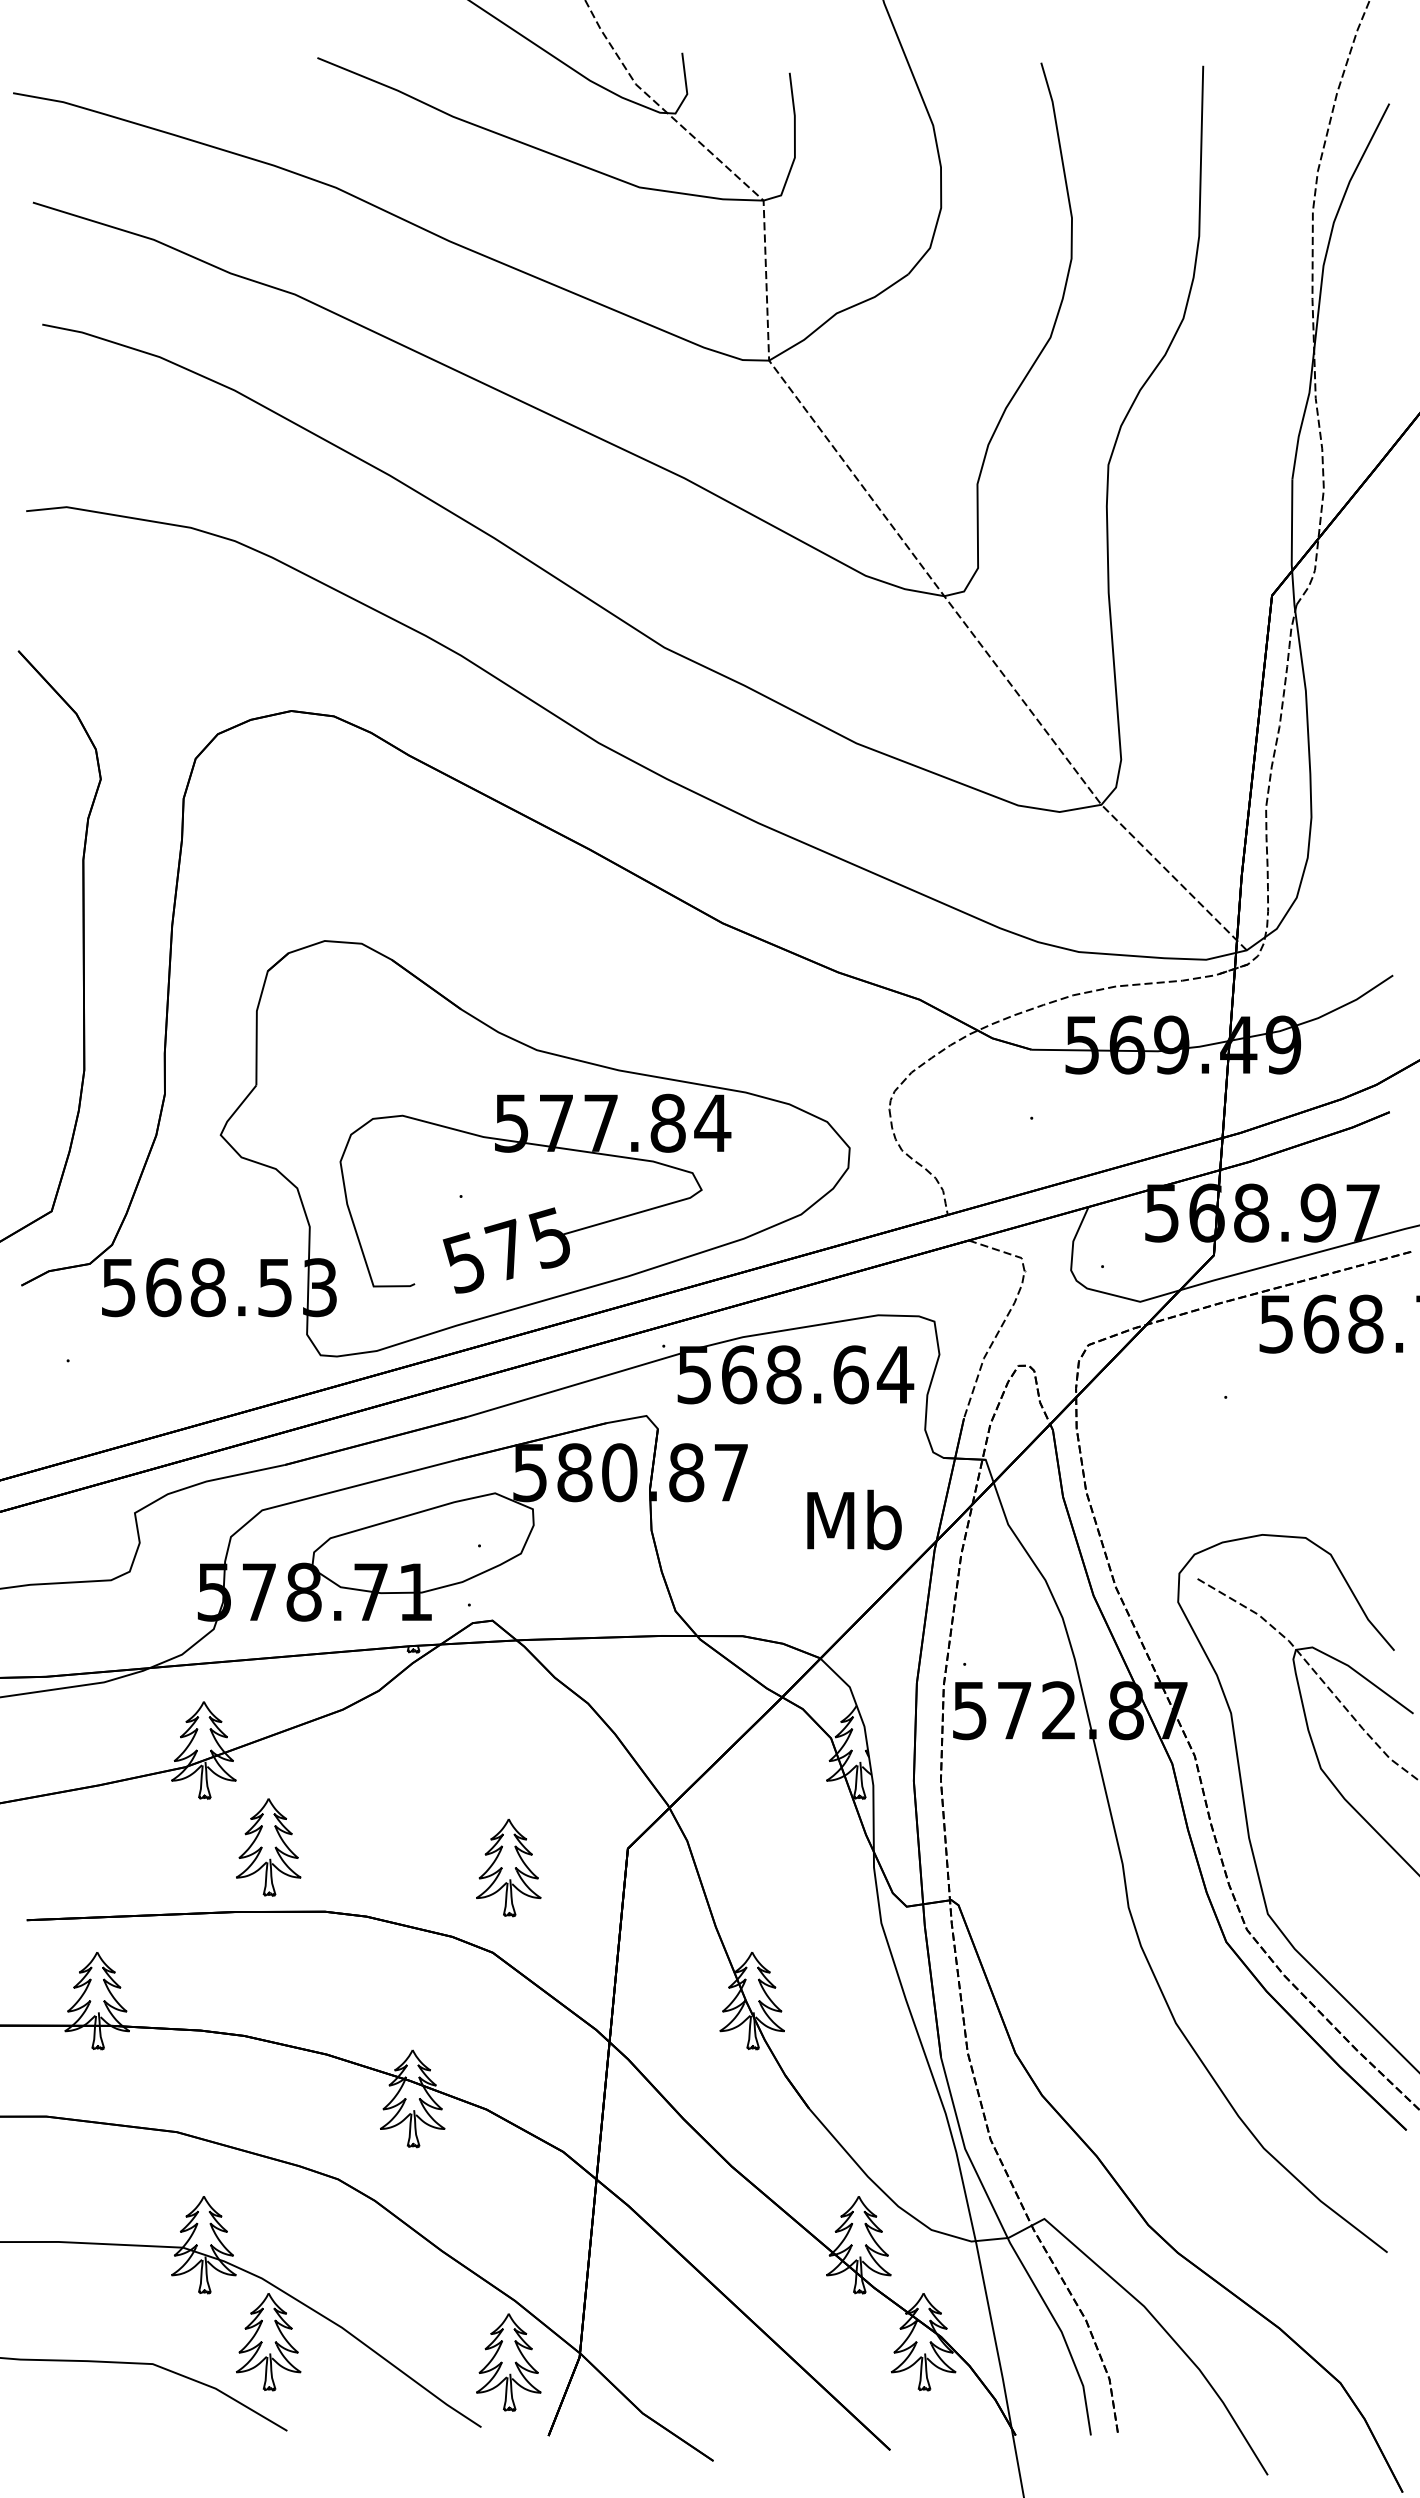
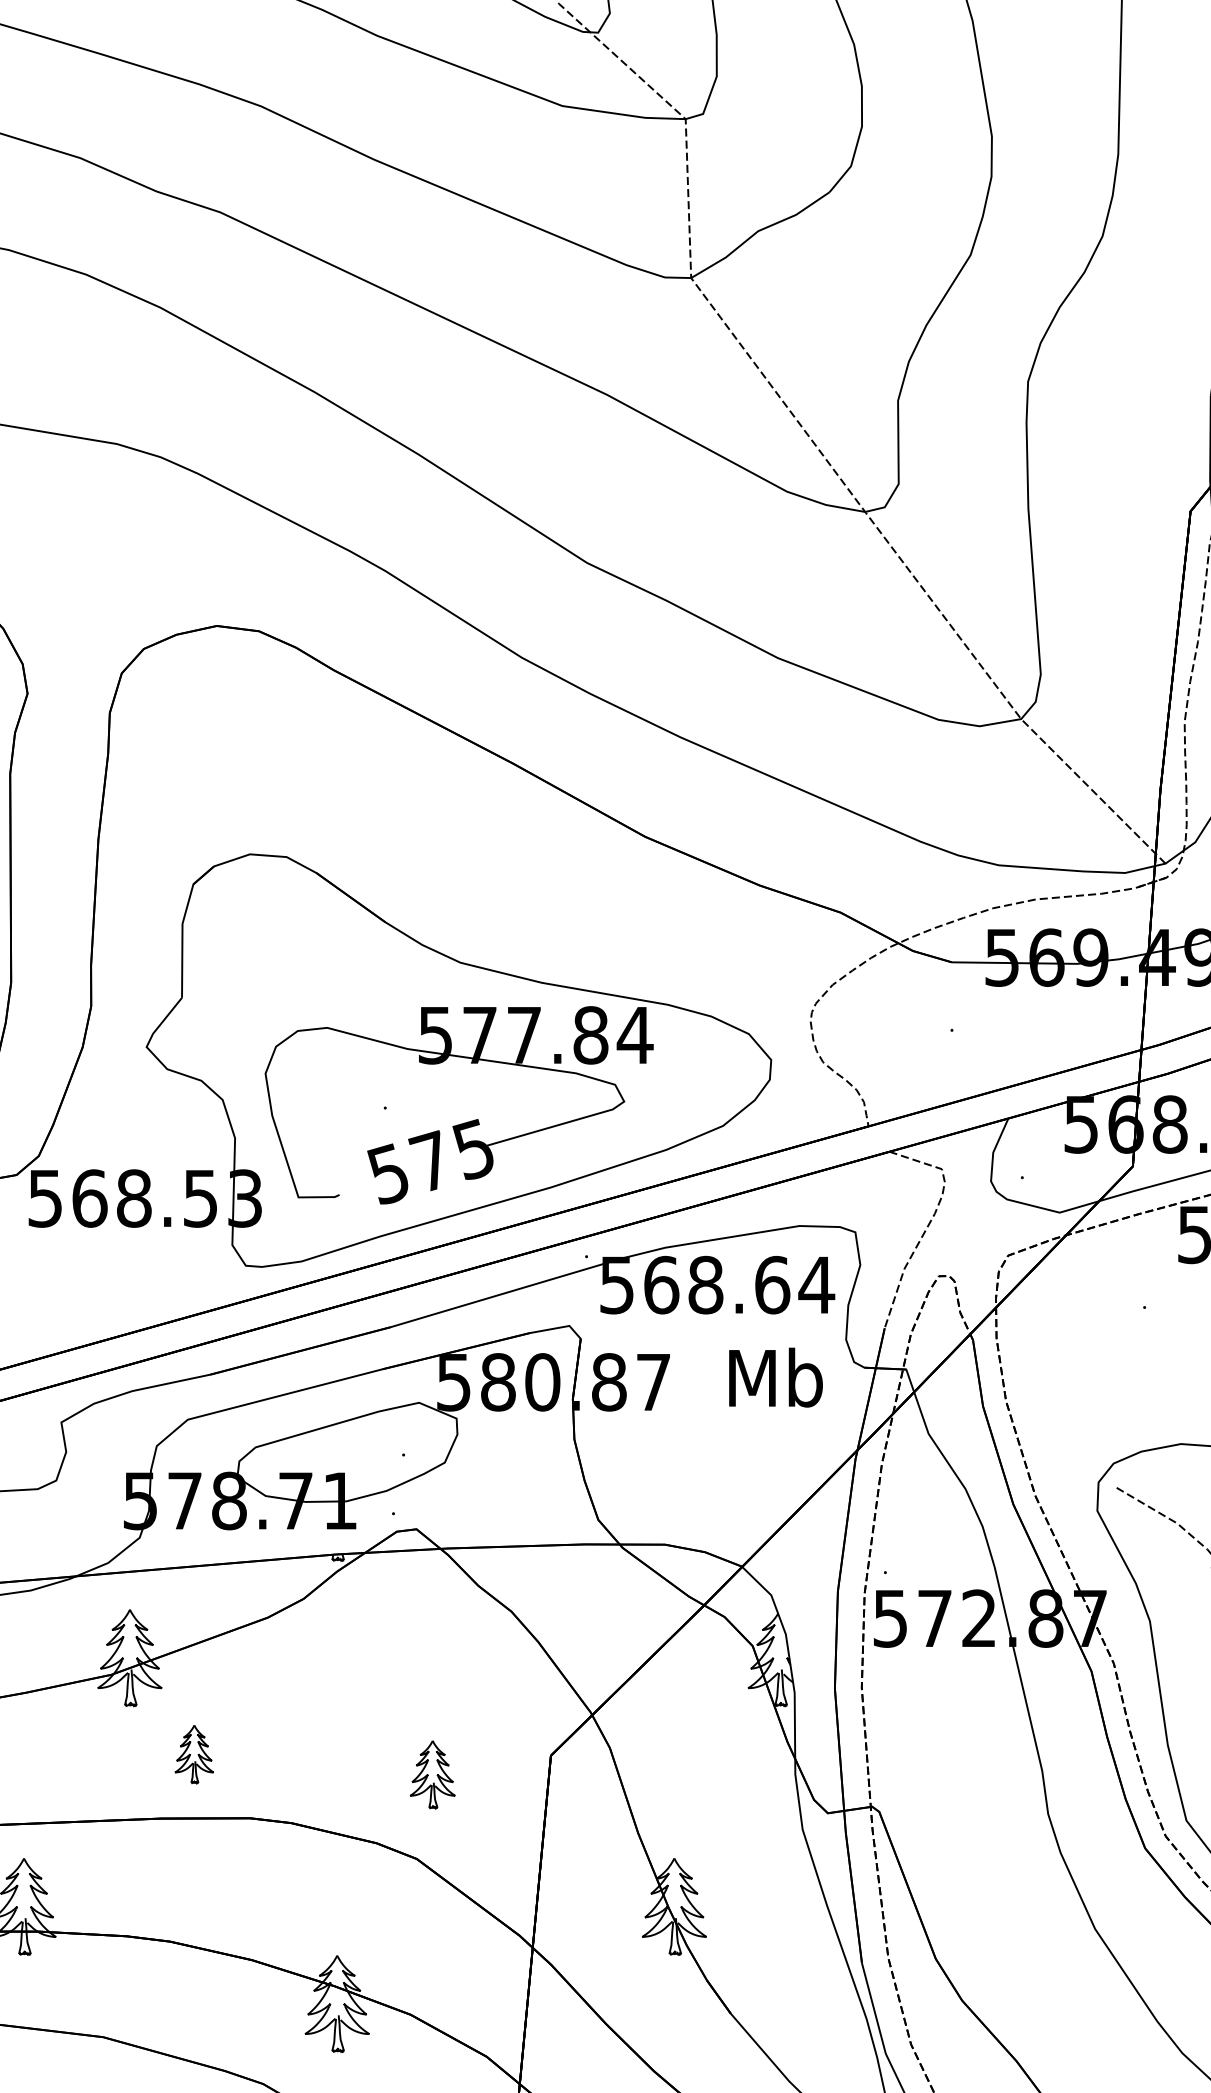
text: (854, 1519) -> (775, 1377), moved
part: (268, 1847) -> (194, 1754), size x0.6
part: (508, 1867) -> (432, 1774), size x0.7

